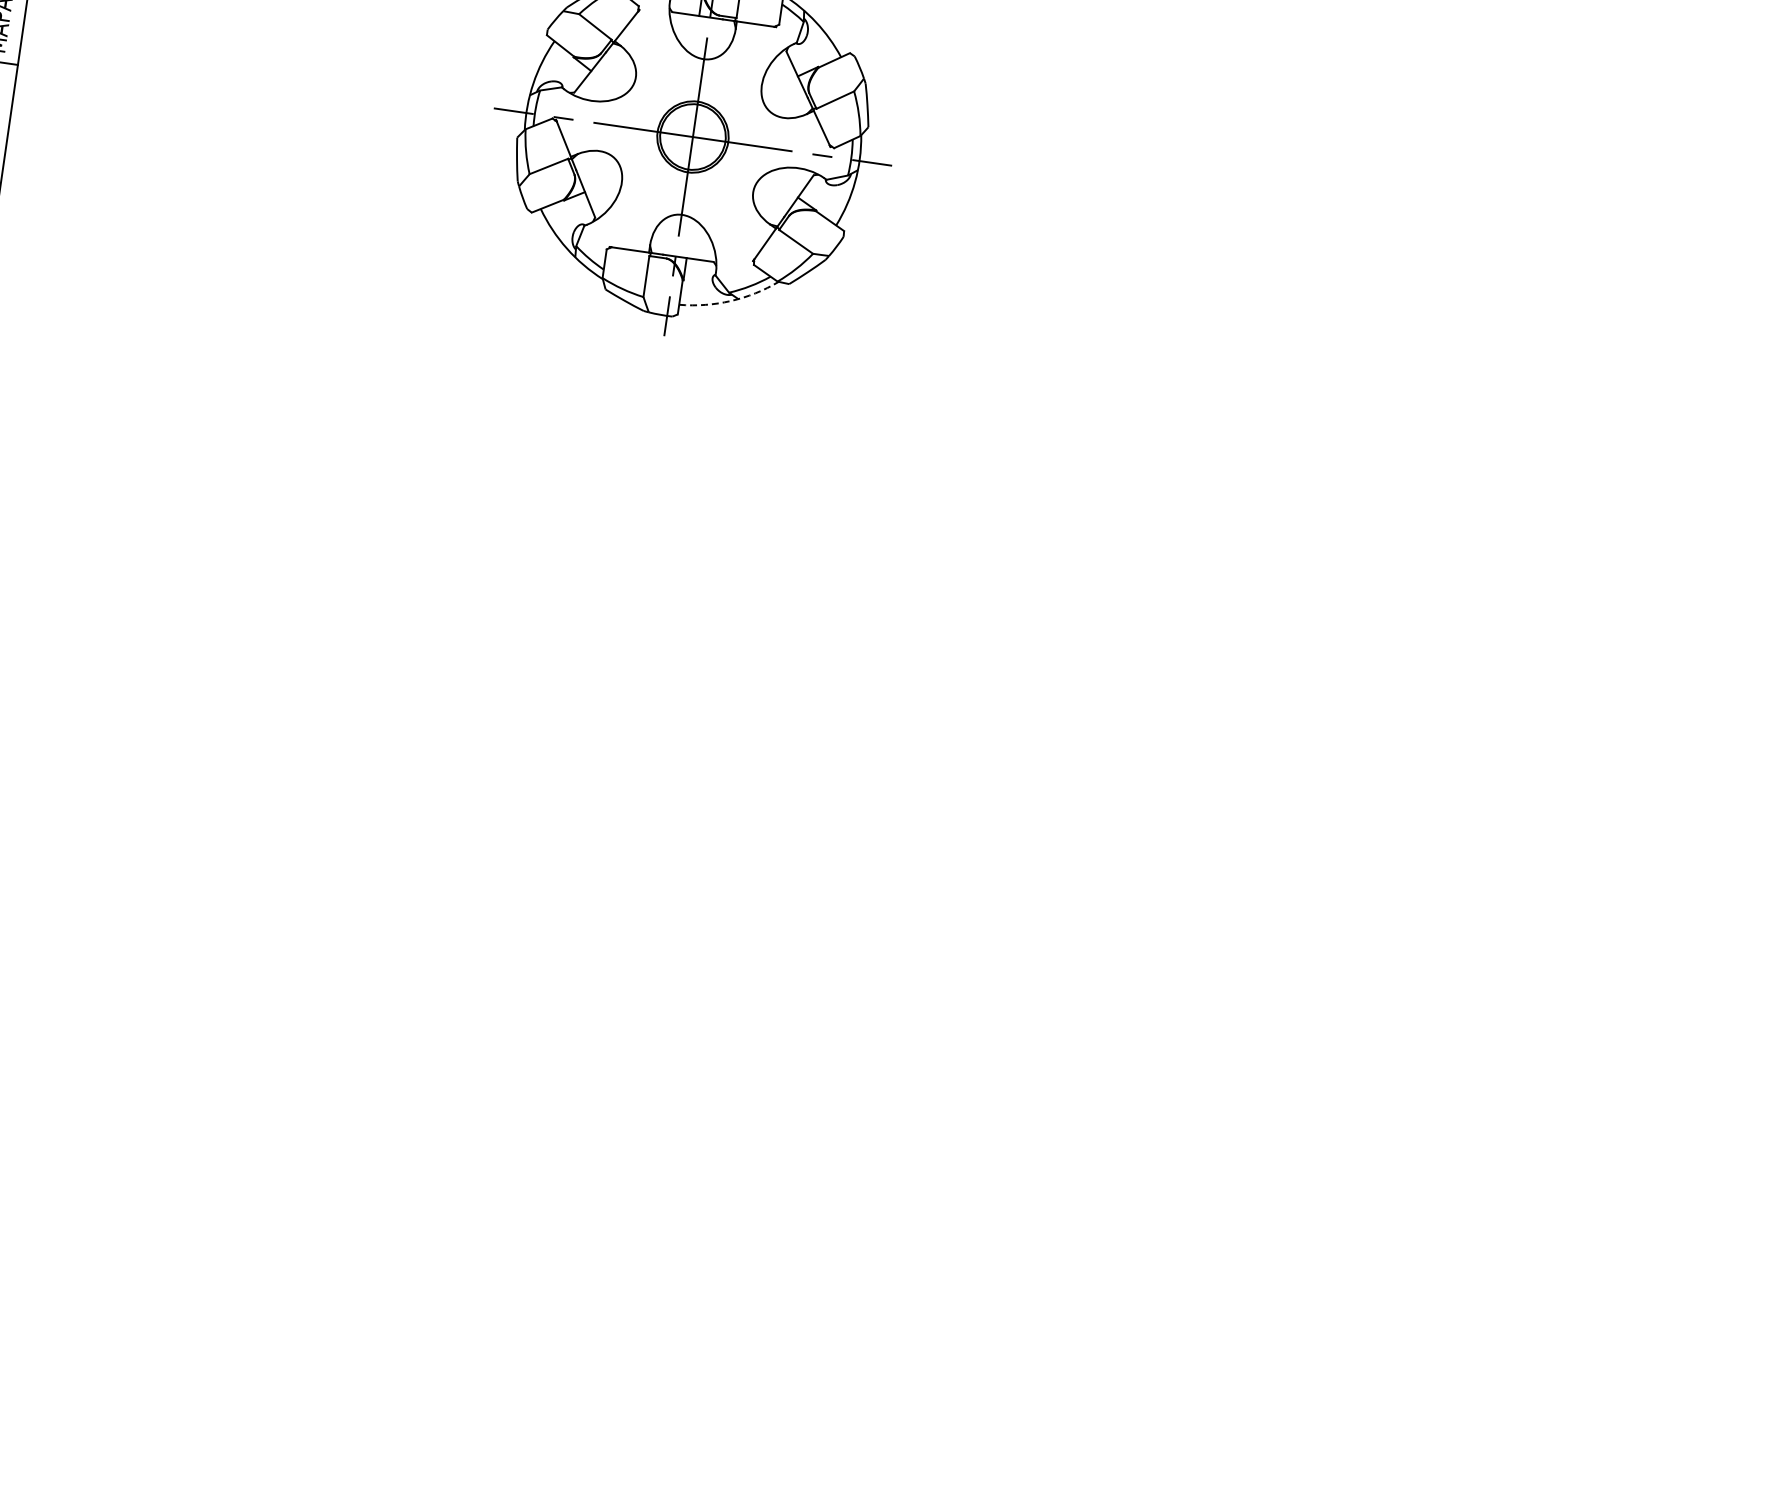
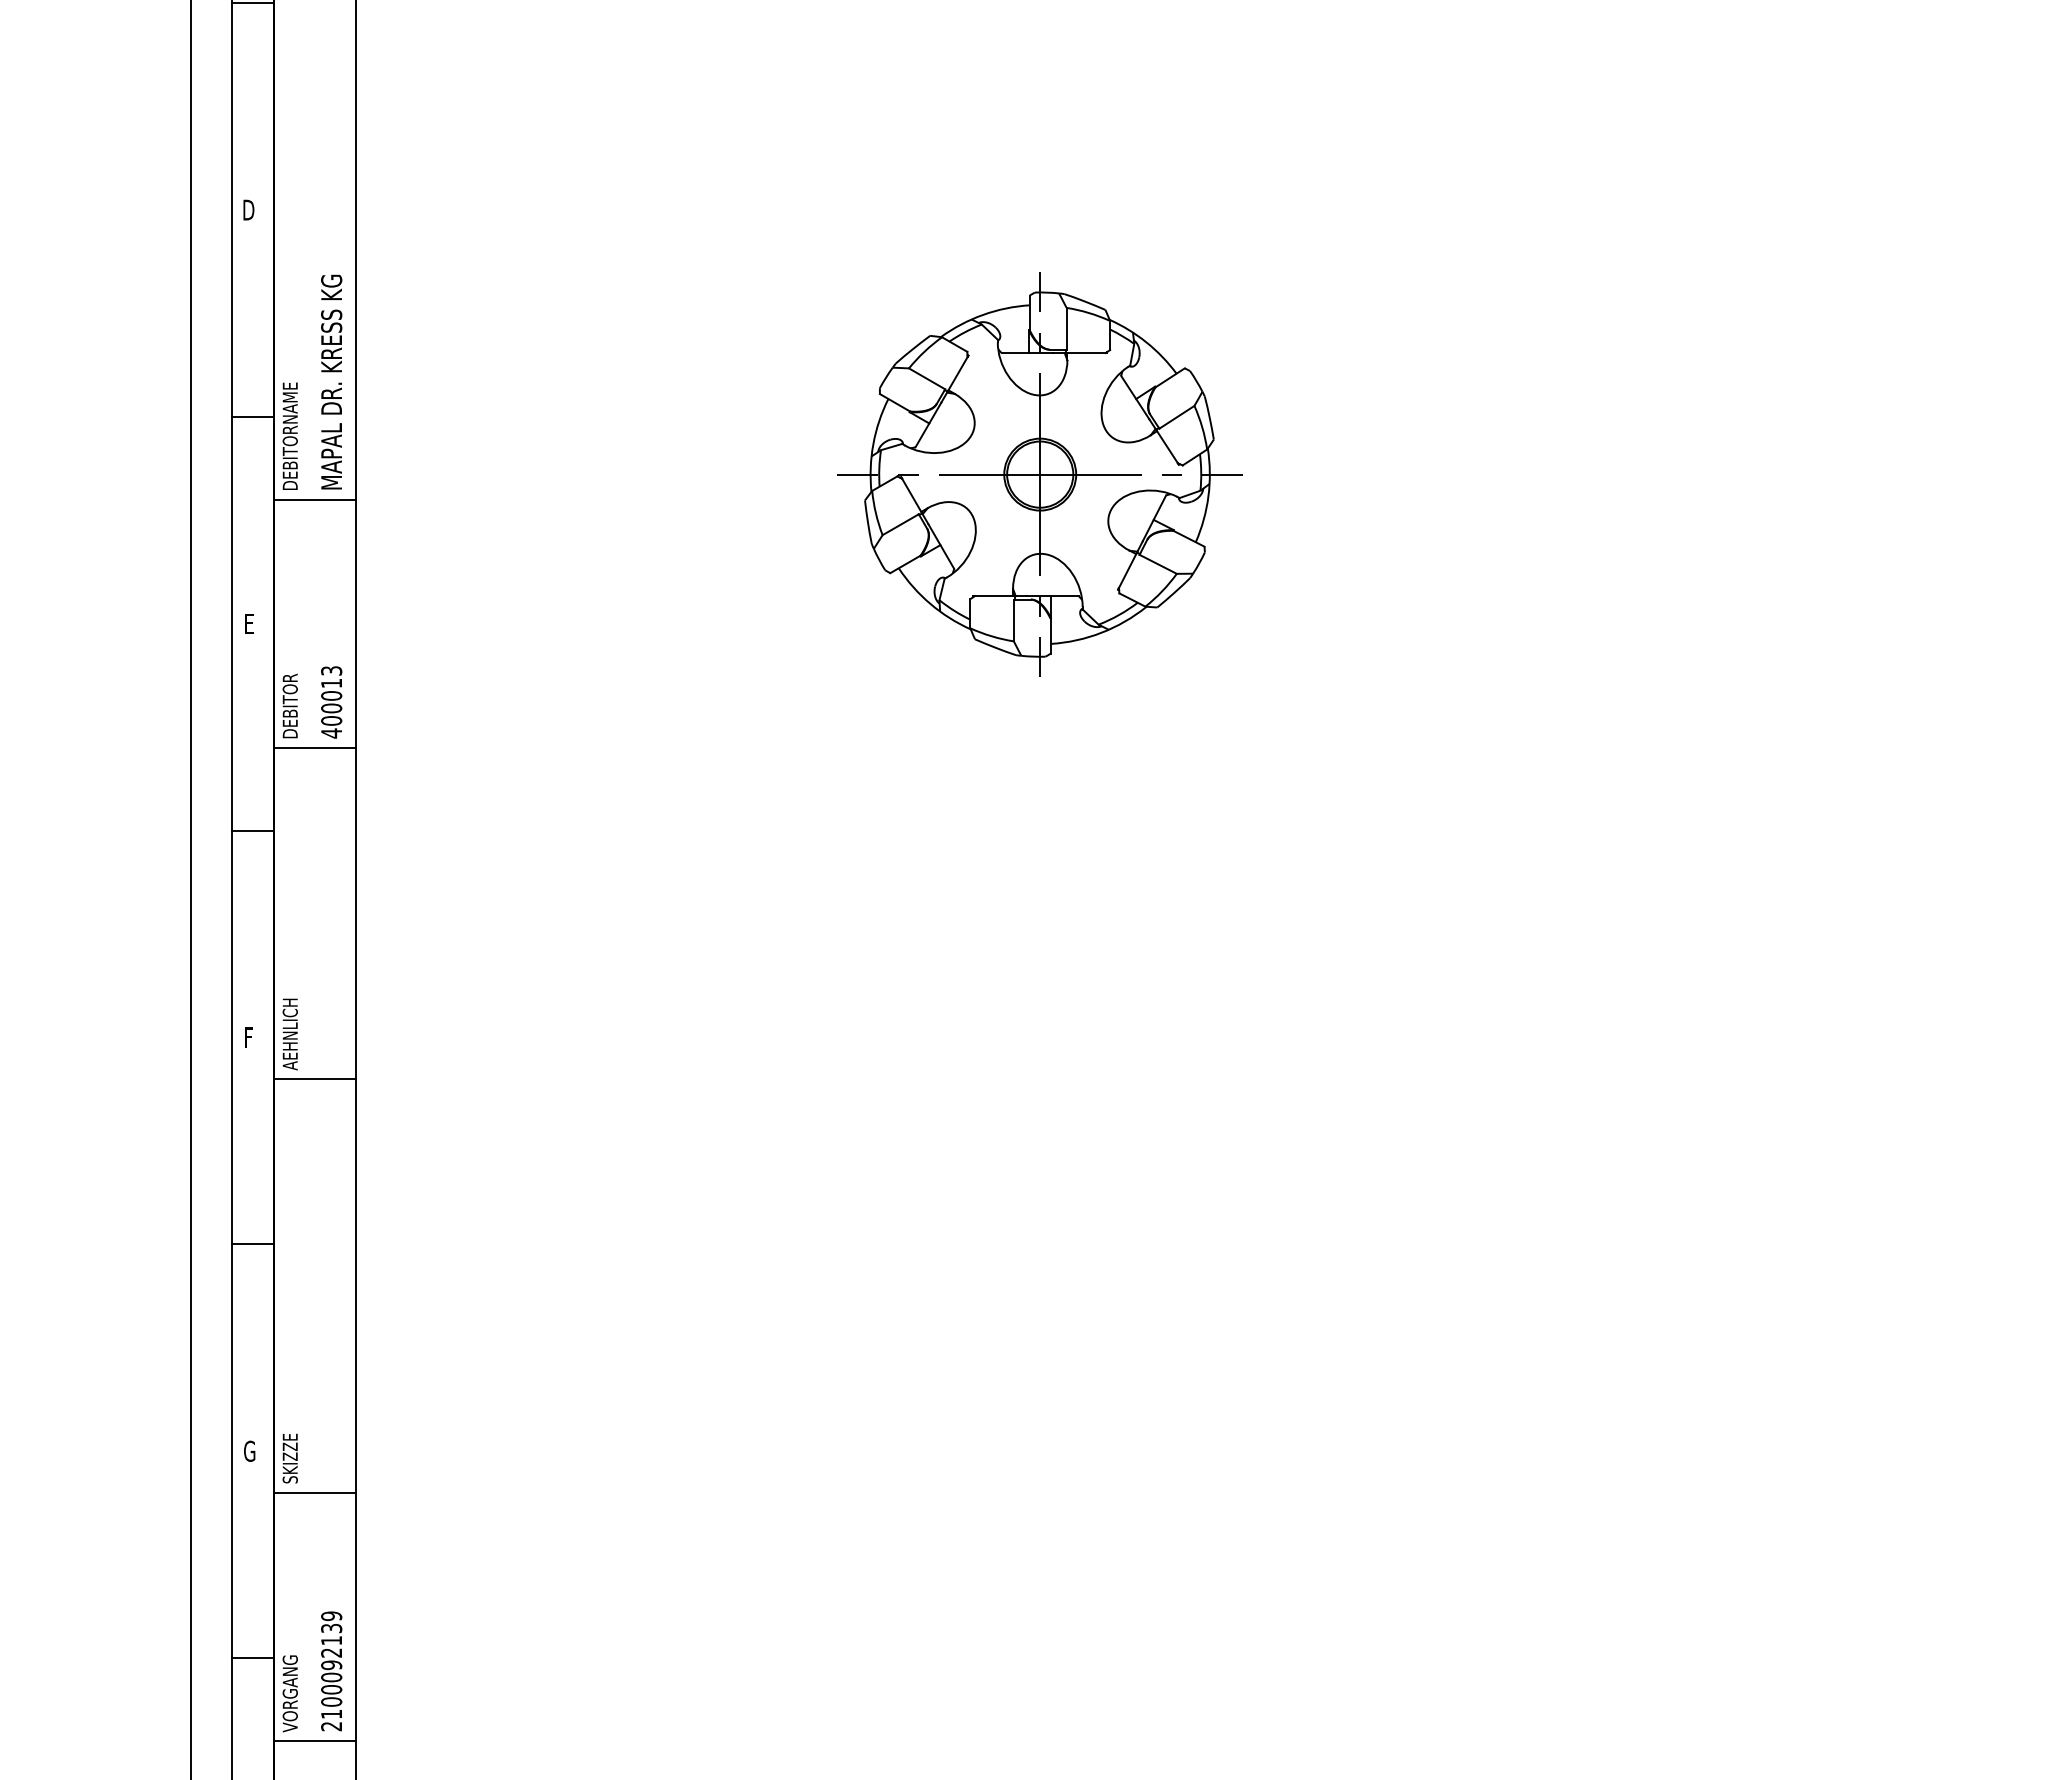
arc: (730, 300) -> (1101, 632), dashed -> solid

